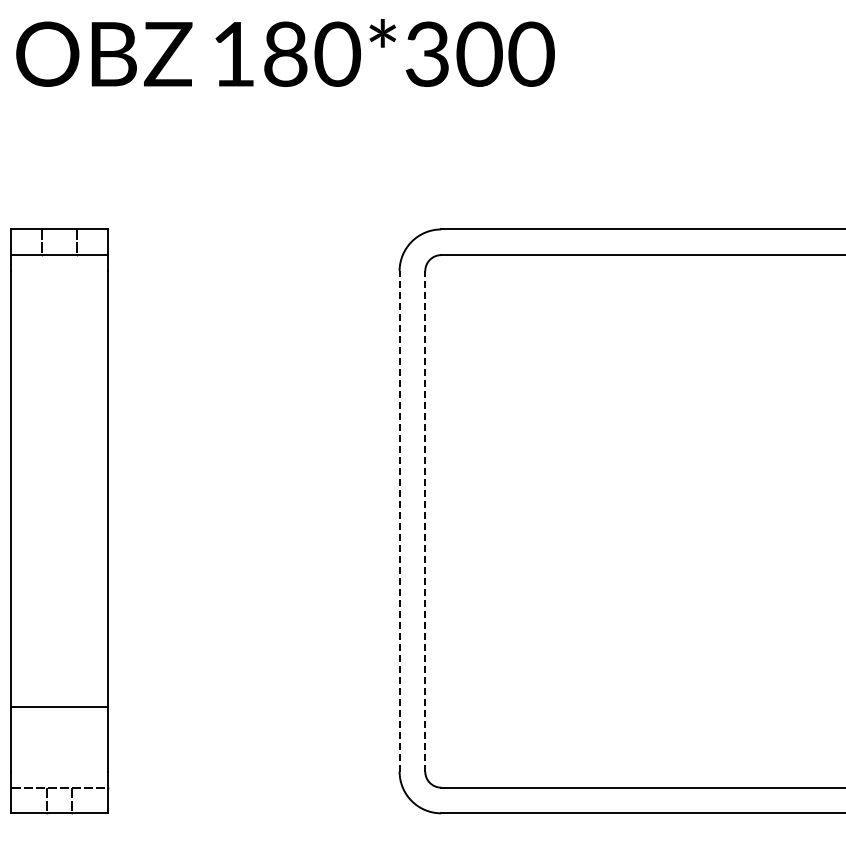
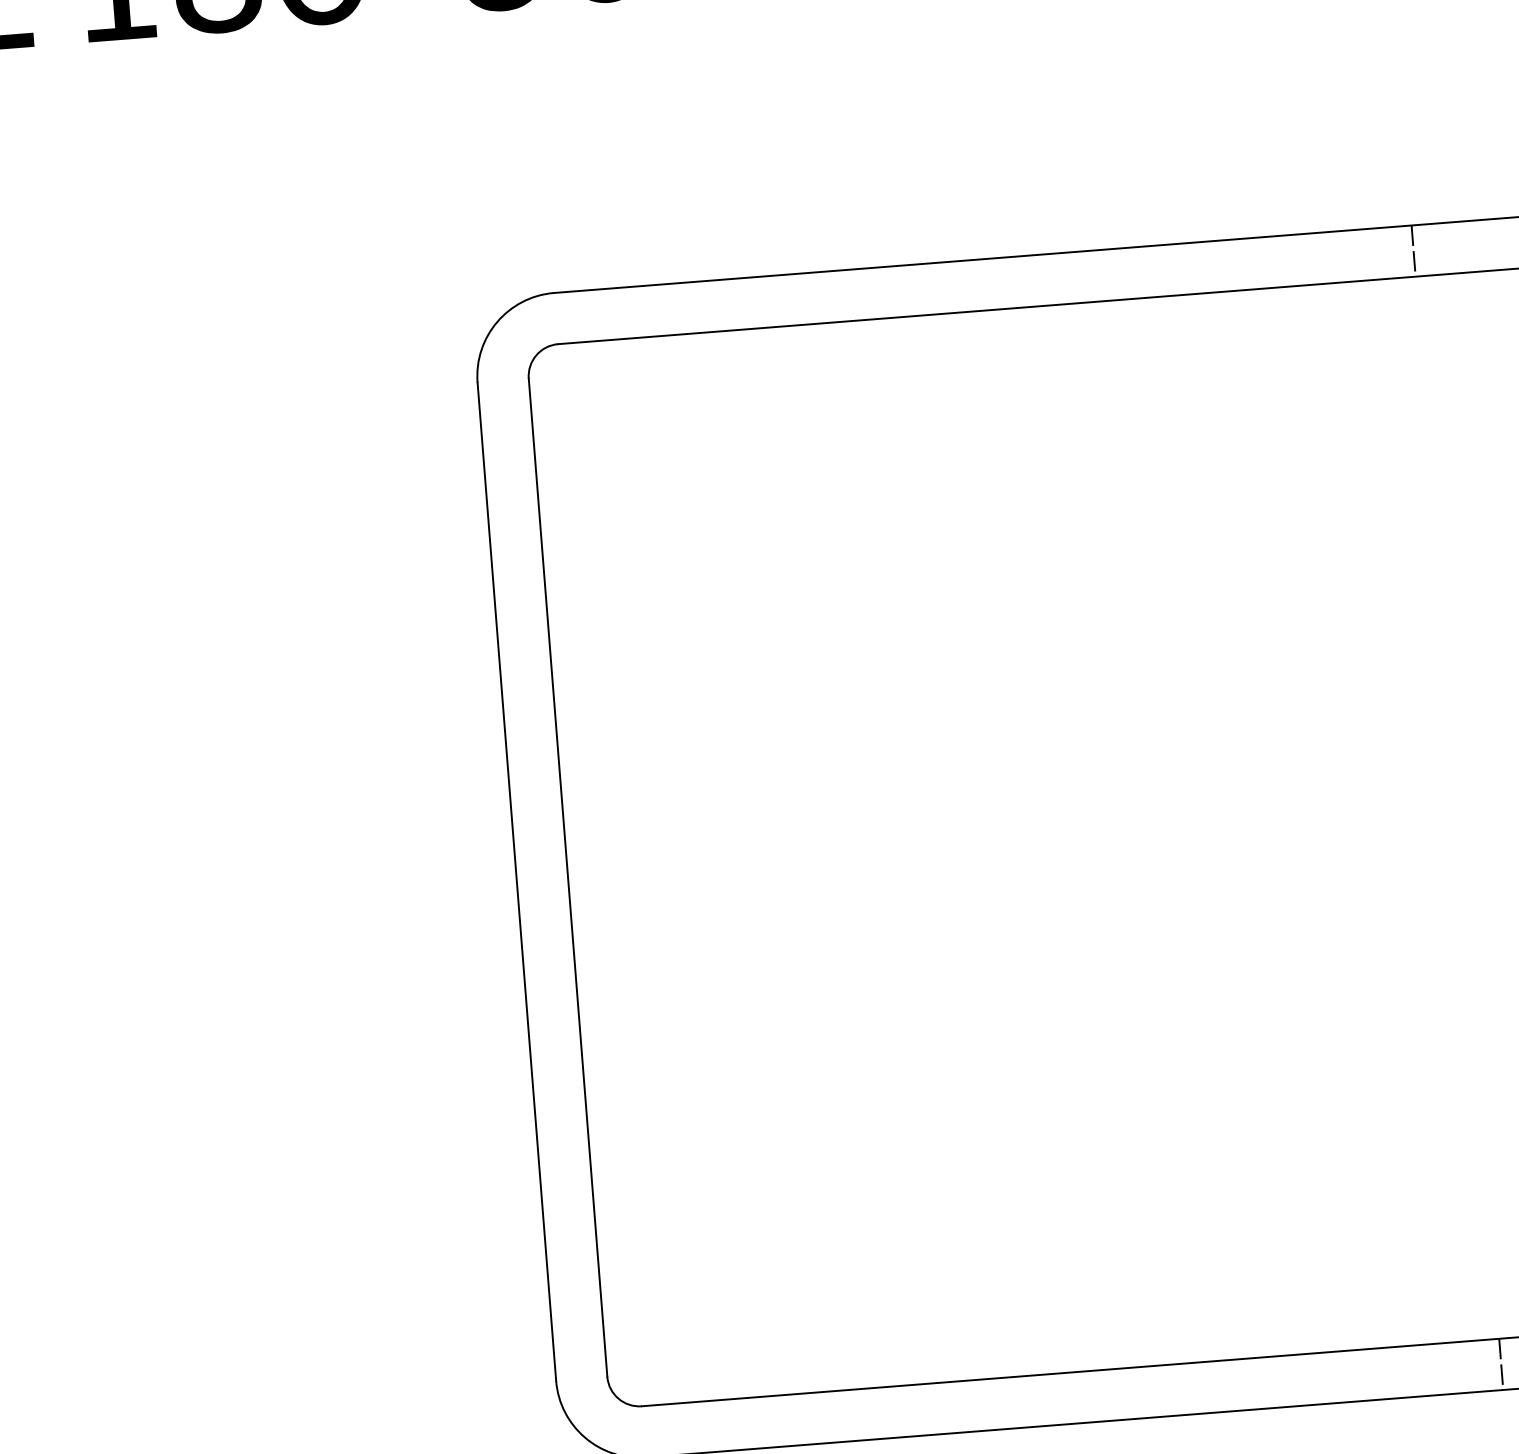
line: (399, 520) -> (516, 879), dashed -> solid
line: (425, 520) -> (568, 875), dashed -> solid

